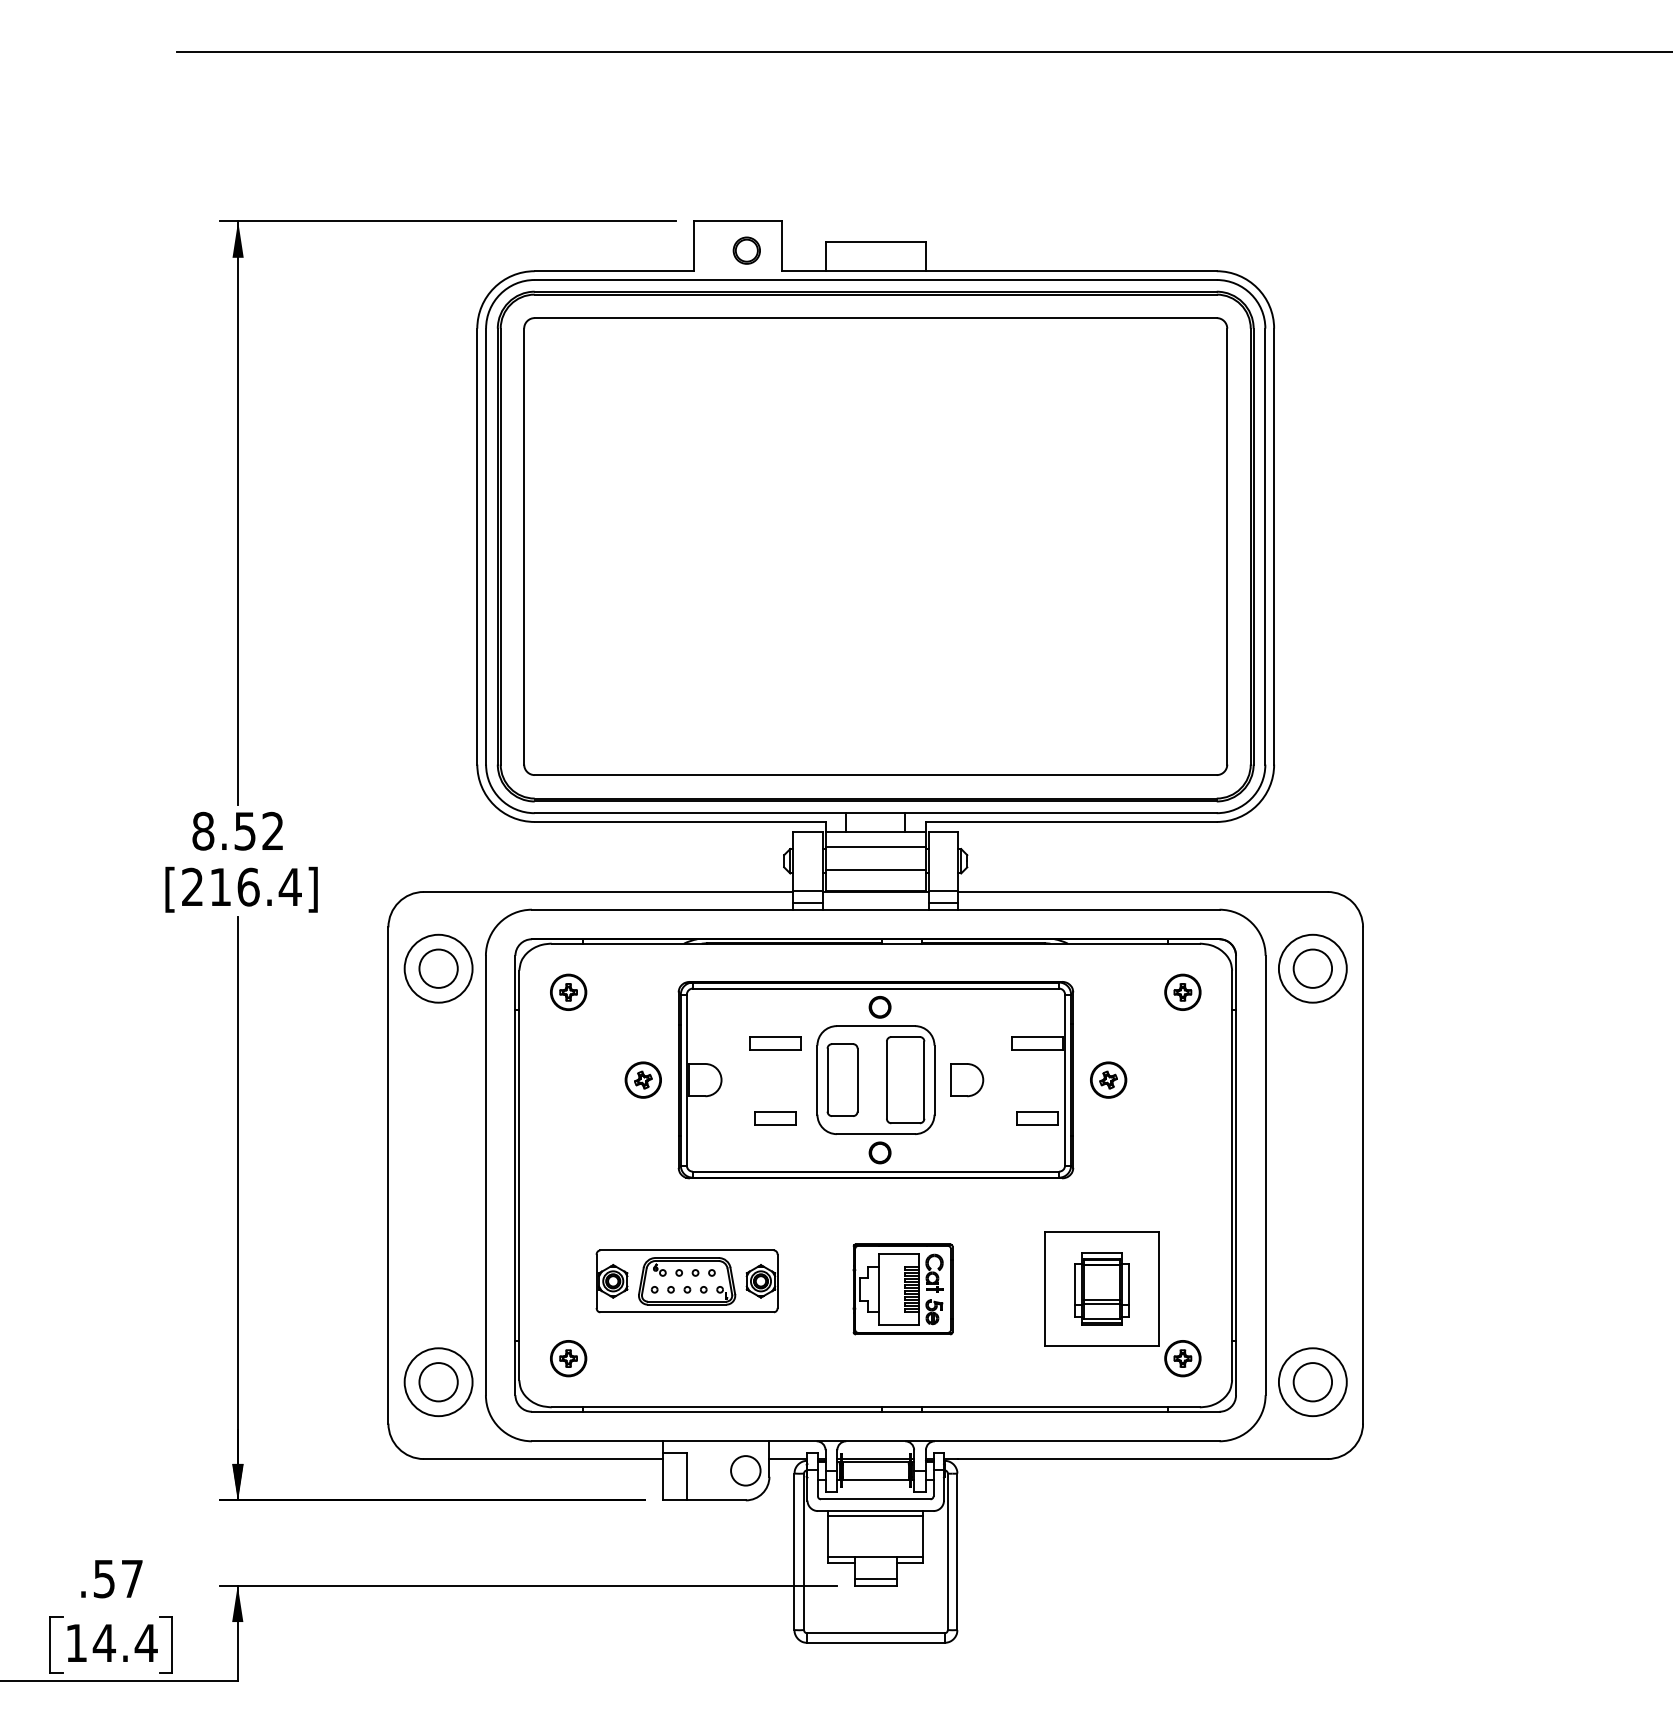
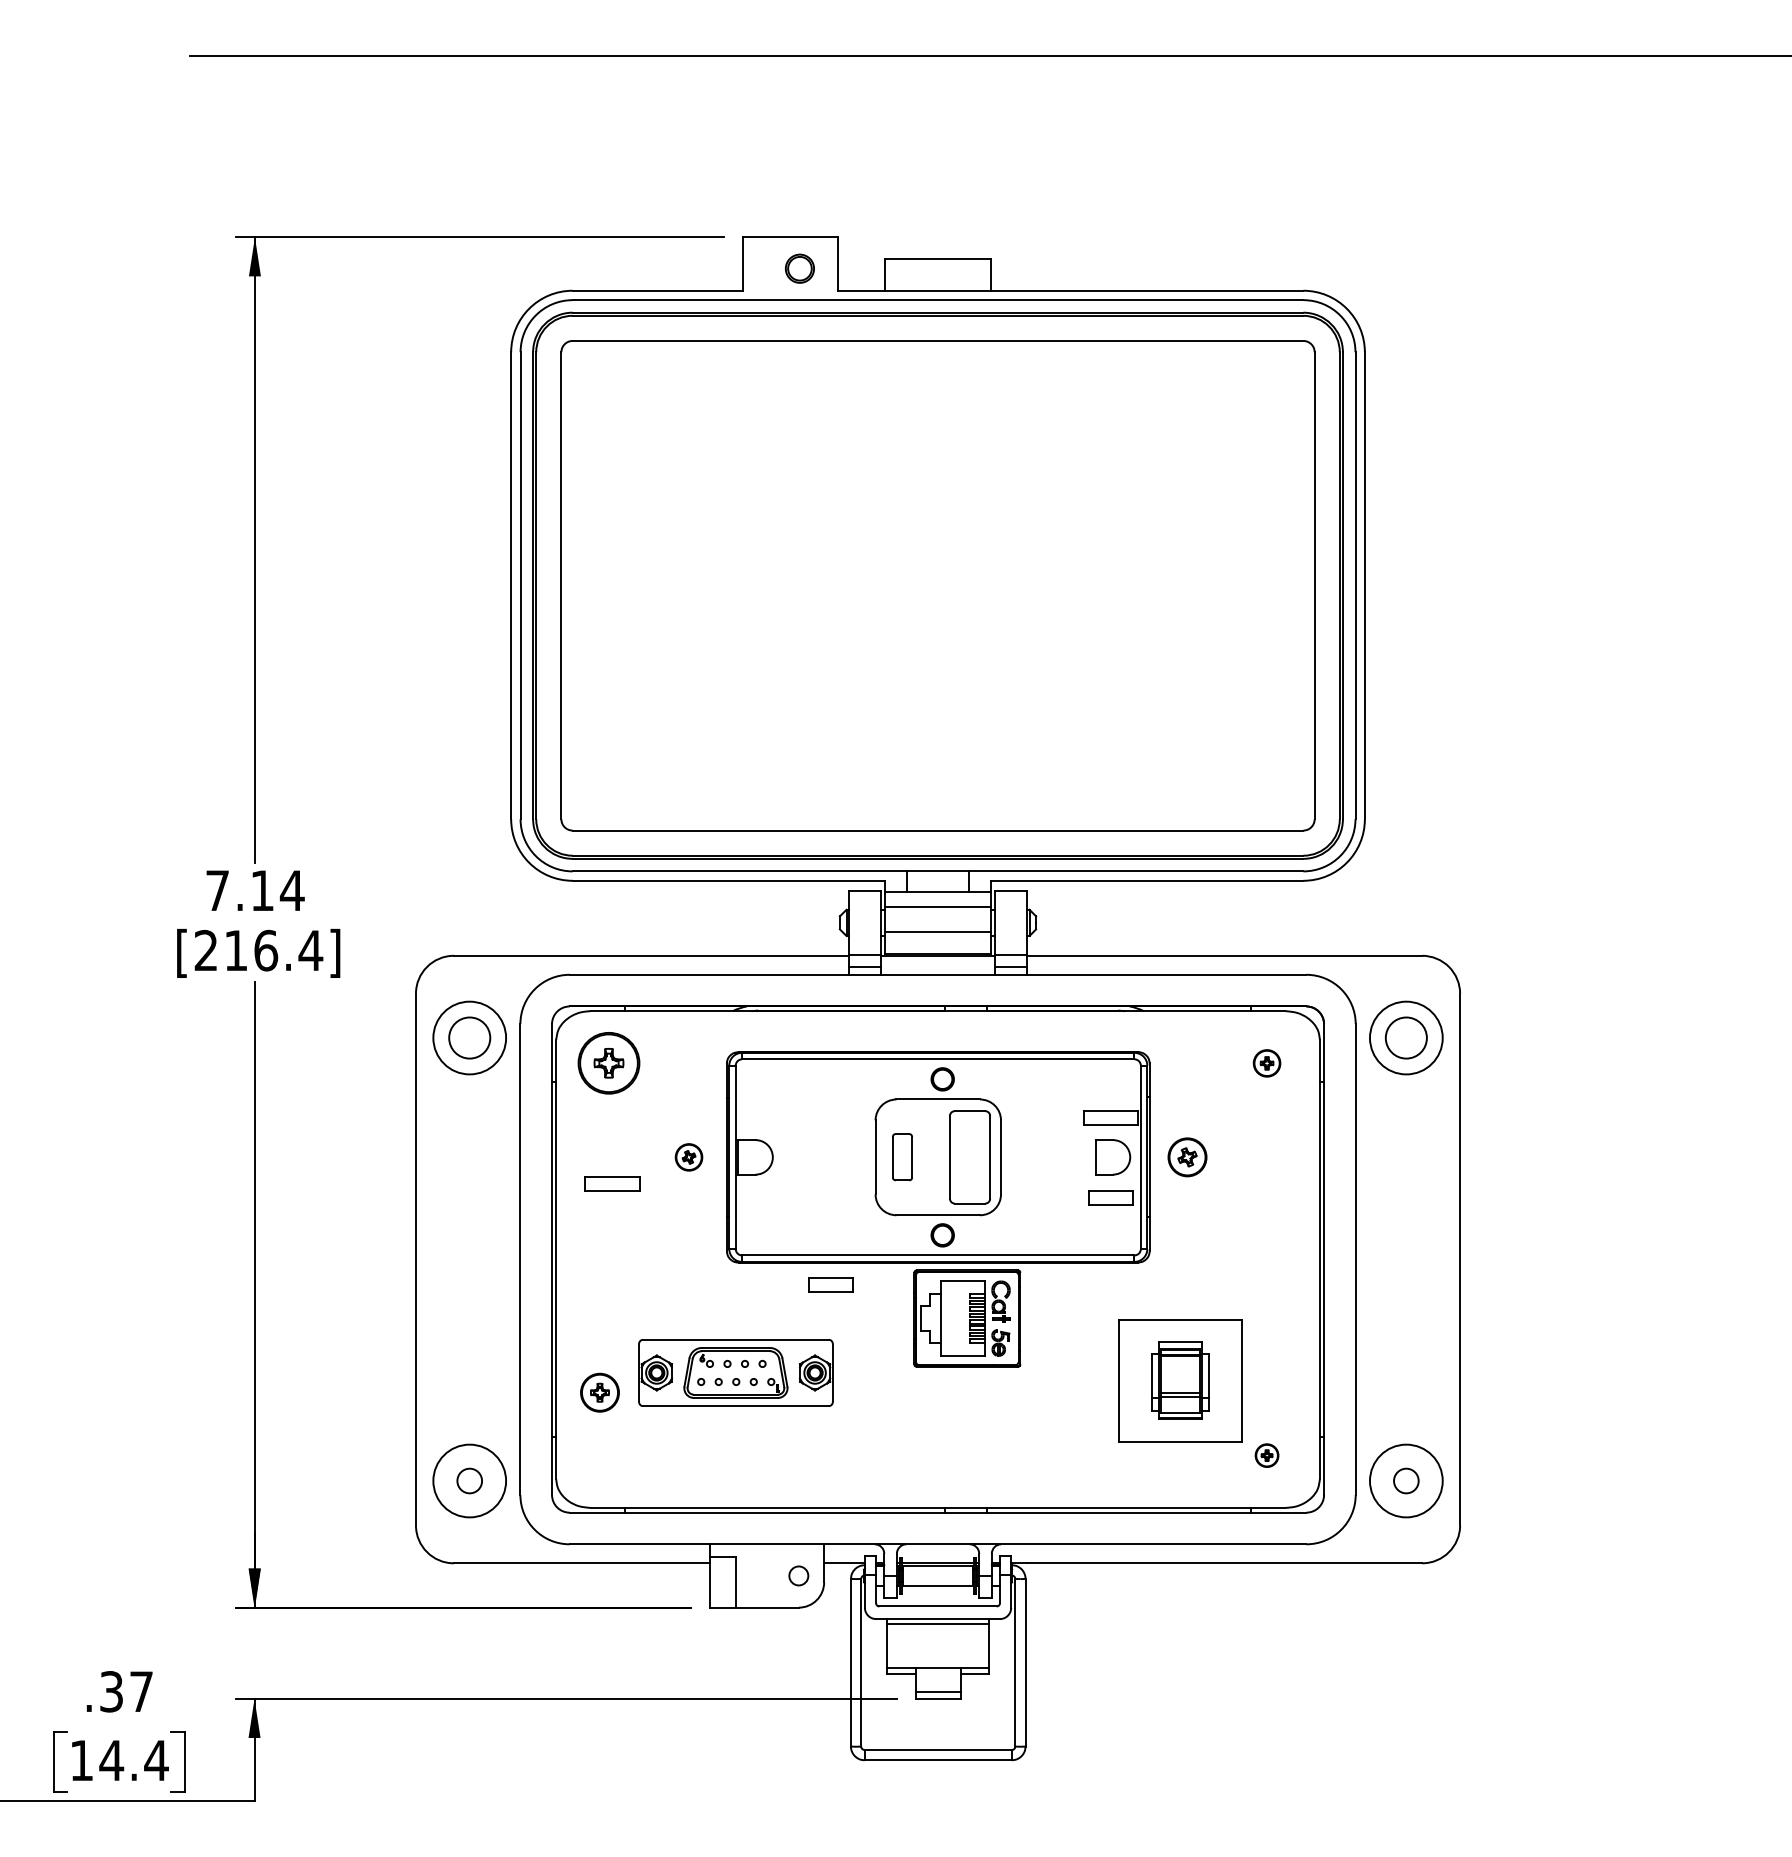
text: (238, 831) -> (255, 890), 8.52 -> 7.14
part: (568, 992) -> (608, 1063), size x1.6
part: (1182, 992) -> (1266, 1063), size x0.7
part: (775, 1042) -> (612, 1183), moved
part: (842, 1079) -> (902, 1156), size x0.6
part: (642, 1080) -> (688, 1157), size x0.7
part: (967, 1080) -> (1113, 1157), moved
part: (775, 1117) -> (830, 1284), moved
part: (903, 1289) -> (967, 1318), moved
part: (568, 1358) -> (599, 1392), moved
part: (1182, 1358) -> (1266, 1455), size x0.6
circle: (438, 1381) -> (469, 1480), size x0.6
circle: (1312, 1381) -> (1405, 1480), size x0.6
circle: (745, 1470) -> (798, 1575), size x0.6
text: (104, 1578) -> (111, 1691), .57 -> .37

